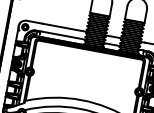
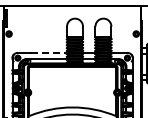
line: (65, 27) -> (49, 52), solid -> dashed

